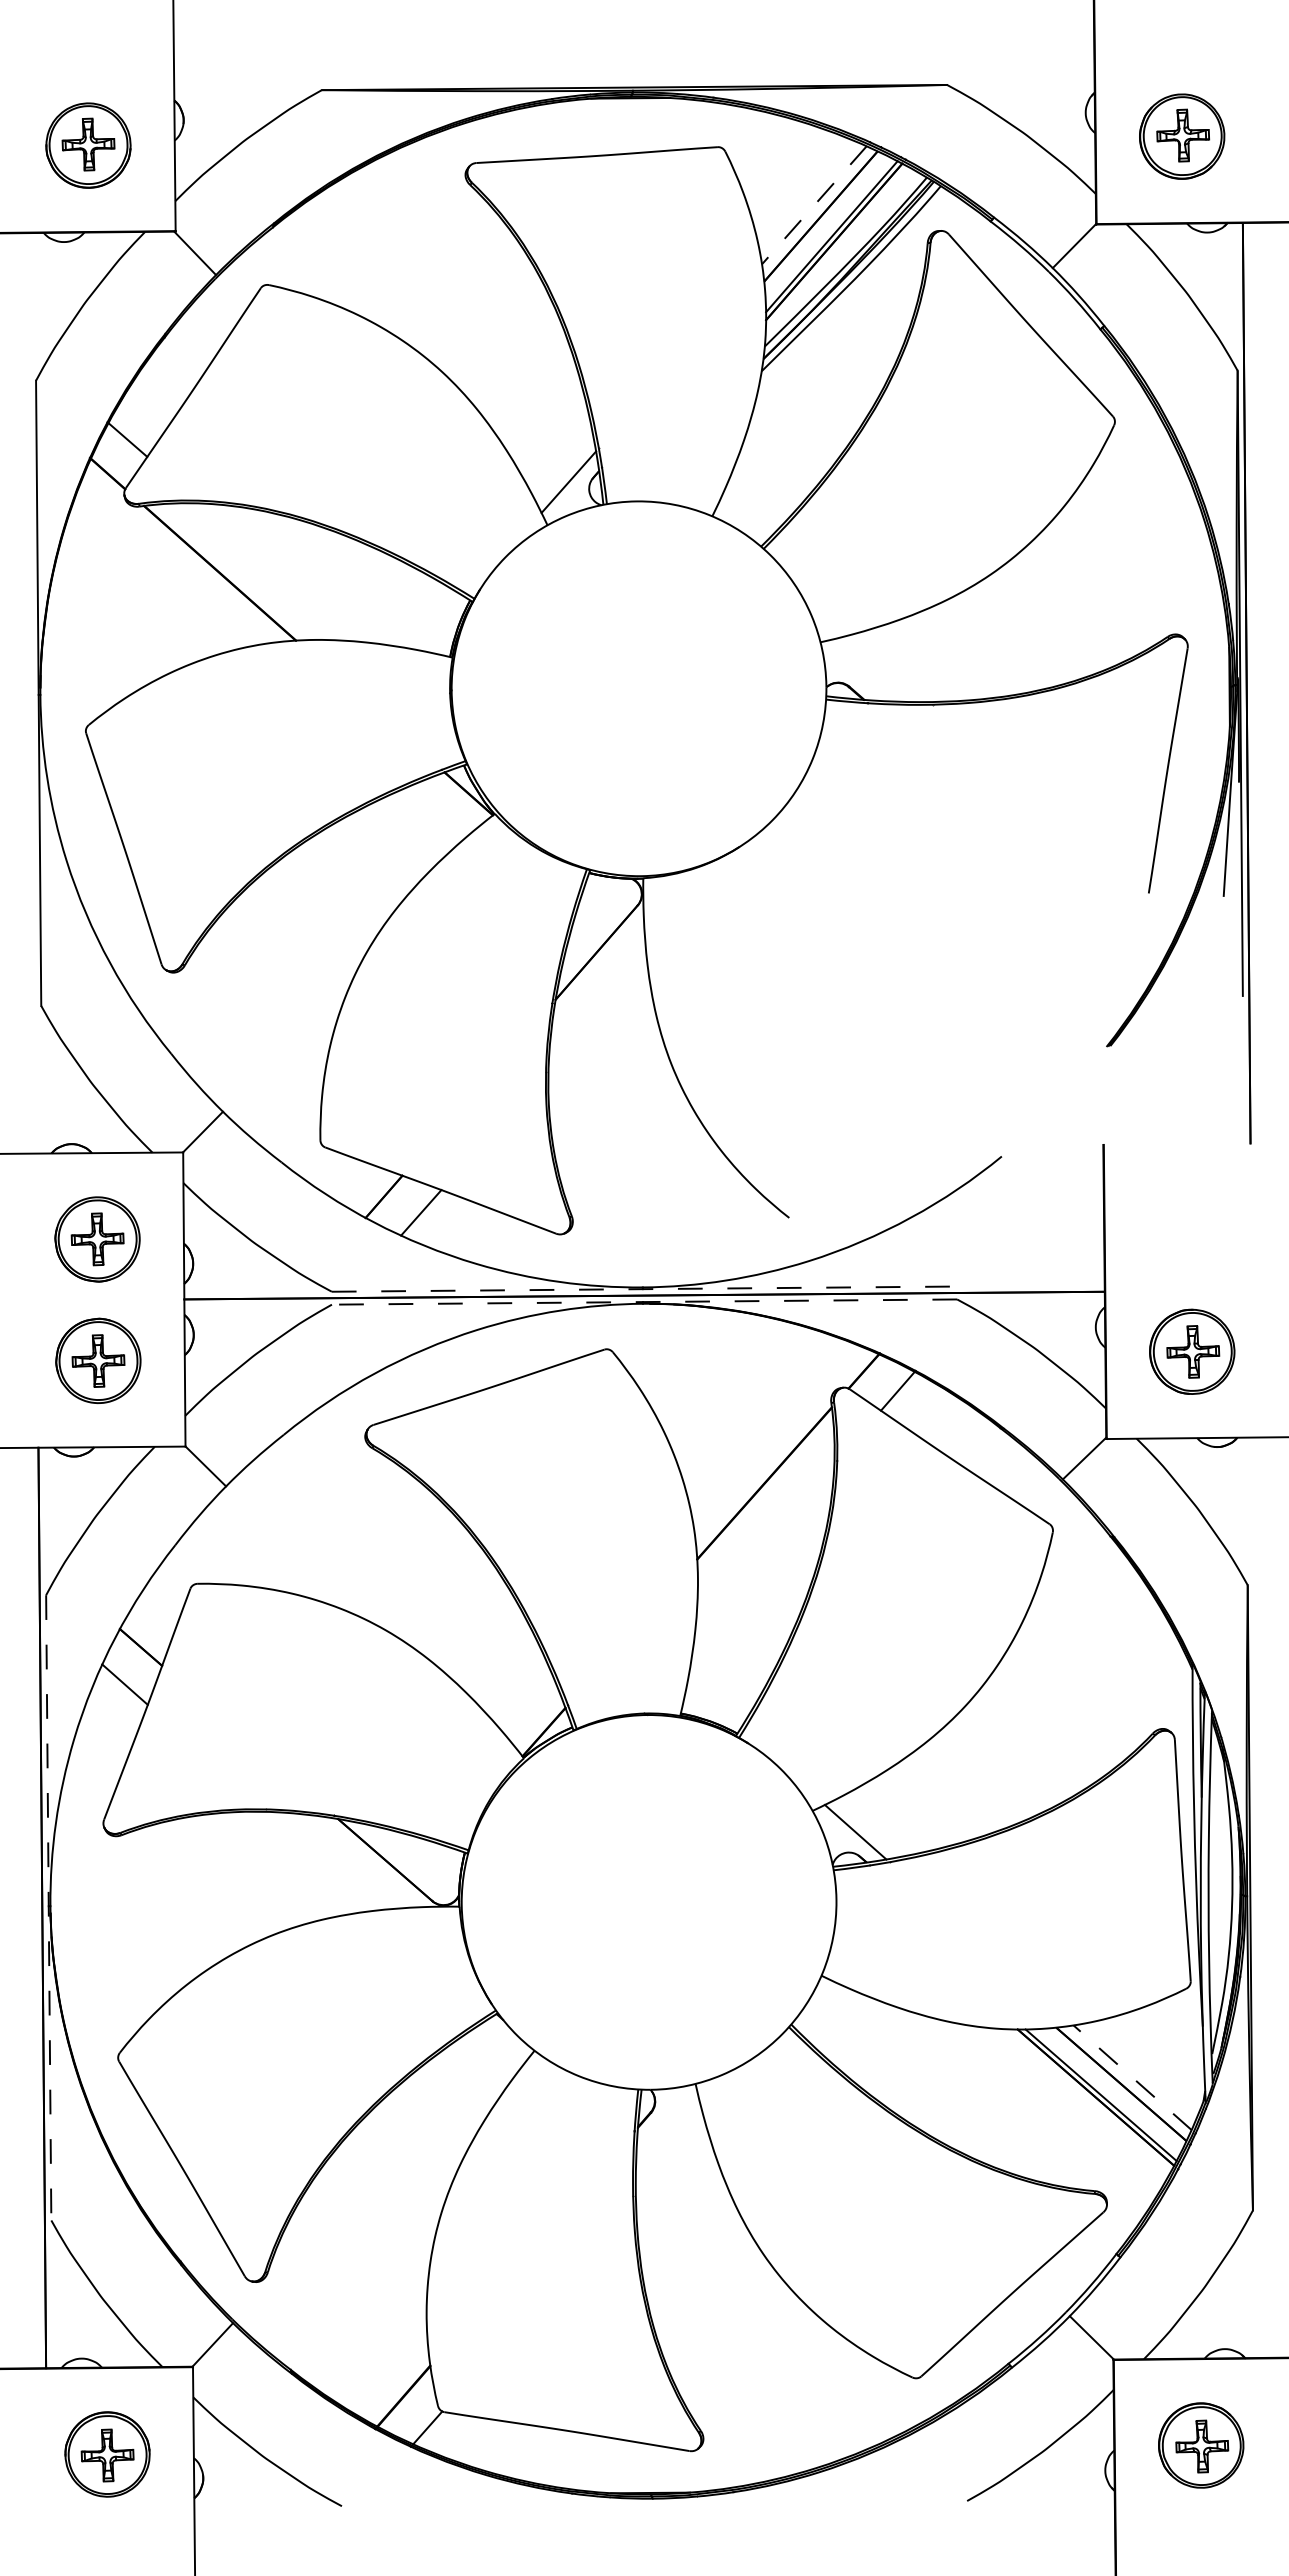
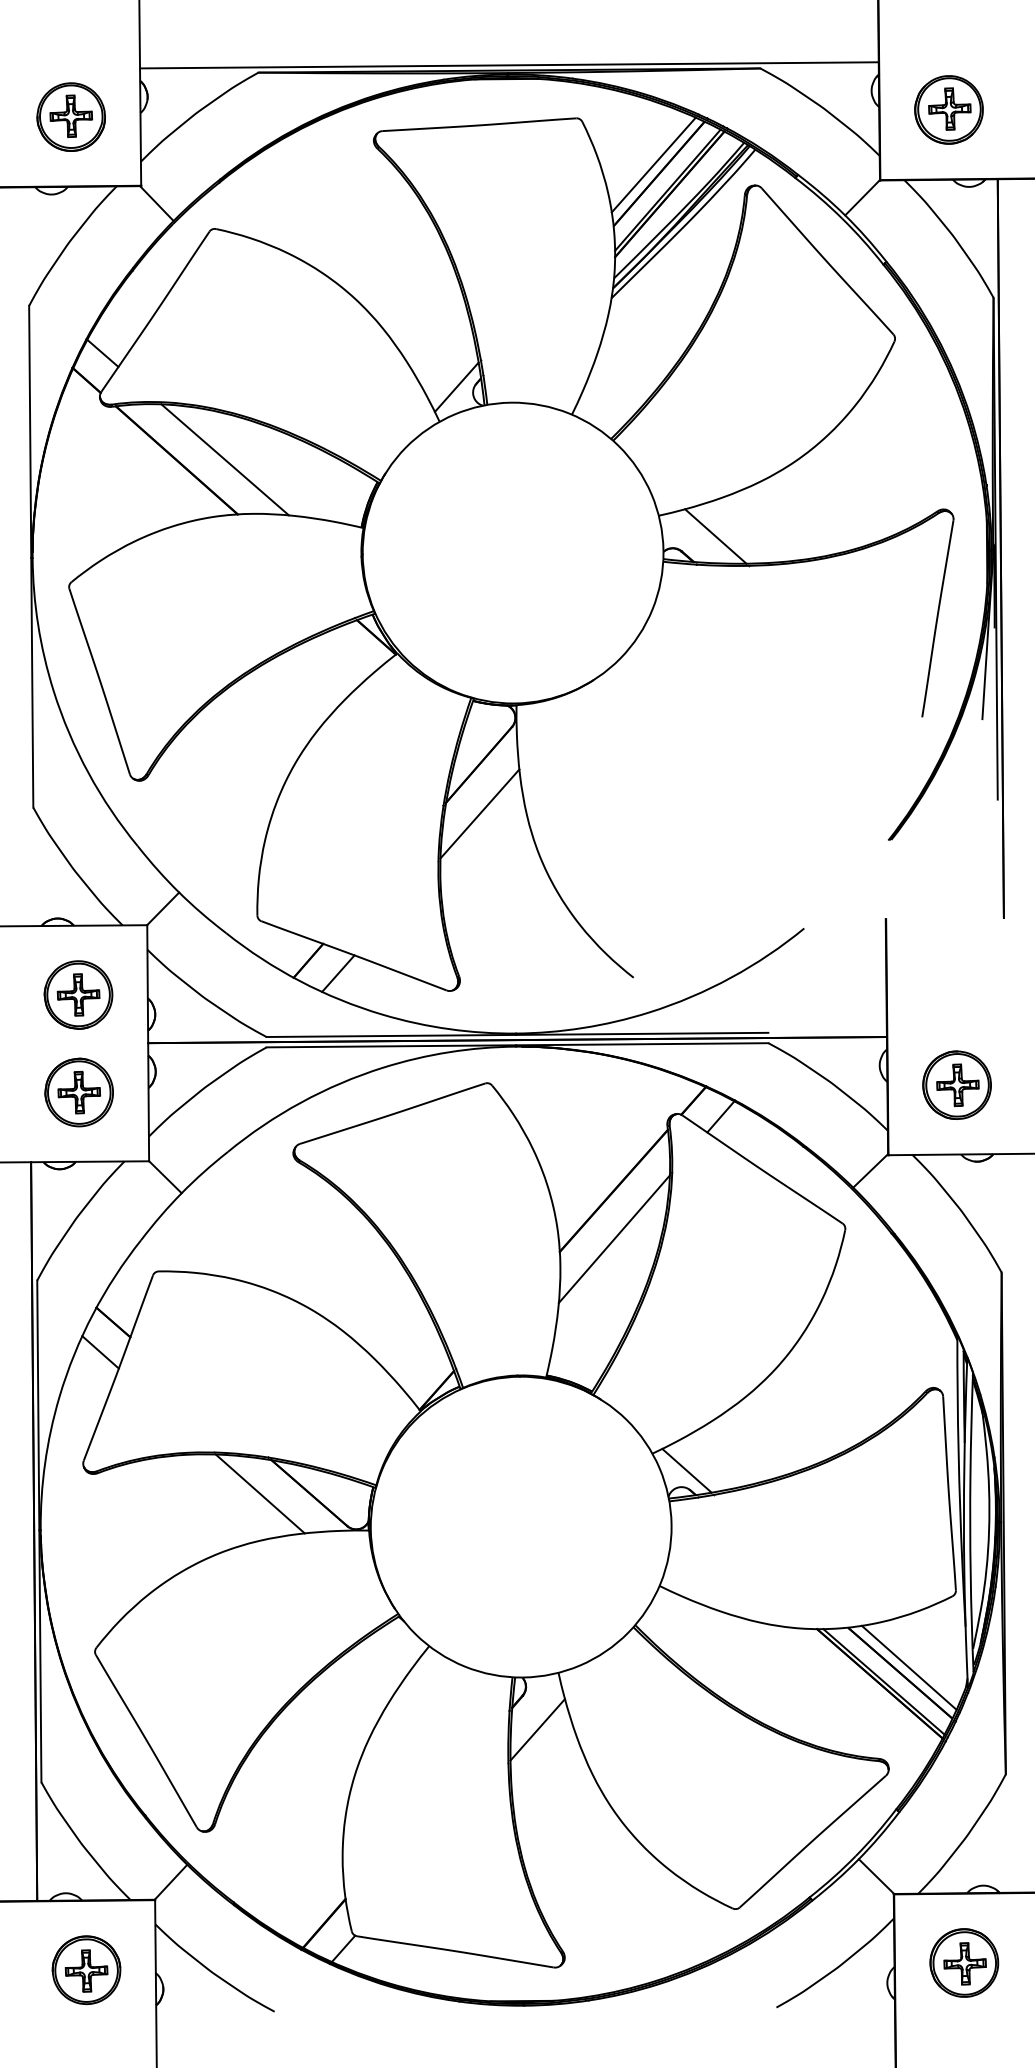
line: (634, 80) -> (509, 64), added
line: (814, 205) -> (653, 165), dashed -> solid
line: (279, 572) -> (224, 459), added
line: (891, 668) -> (715, 536), added
line: (597, 1013) -> (479, 813), added
line: (644, 1289) -> (517, 1035), dashed -> solid
line: (644, 1302) -> (517, 1045), dashed -> solid
line: (765, 1543) -> (614, 1239), added
line: (323, 1860) -> (259, 1493), added
line: (48, 1907) -> (39, 1531), dashed -> solid
line: (1132, 2077) -> (909, 1667), dashed -> solid
line: (669, 2154) -> (537, 1729), added

